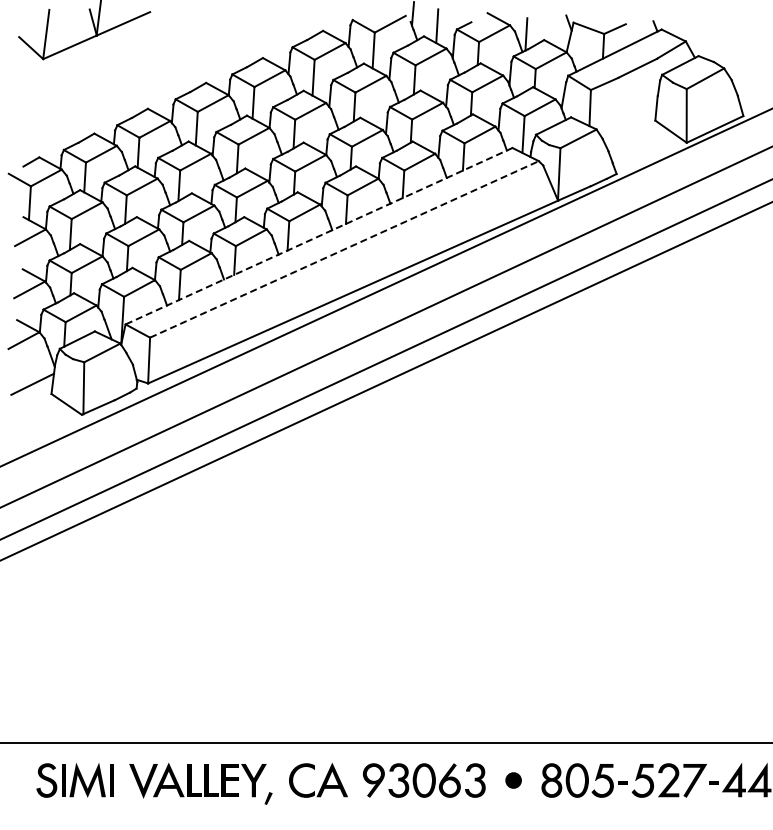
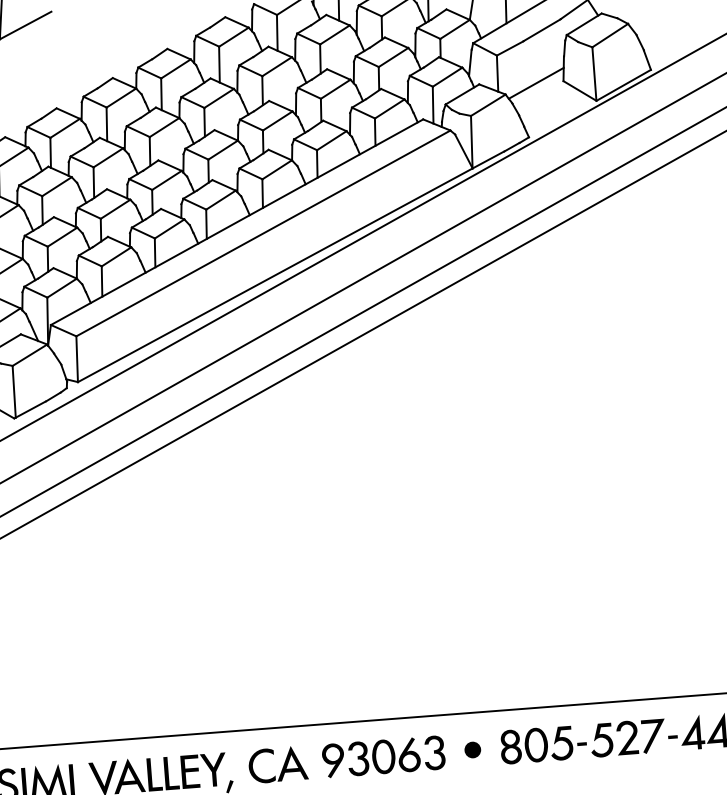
line: (627, 120) -> (535, 83), added
line: (319, 236) -> (237, 222), dashed -> solid
line: (344, 249) -> (263, 233), dashed -> solid

